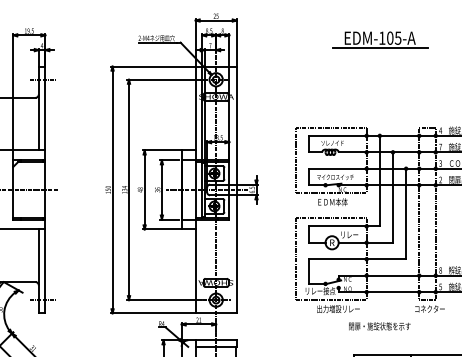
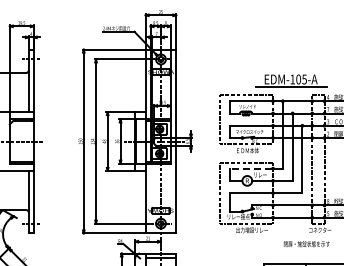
part: (380, 39) -> (291, 80), moved
line: (337, 226) -> (251, 168), solid -> dashed
text: (379, 326) -> (306, 244), moved

